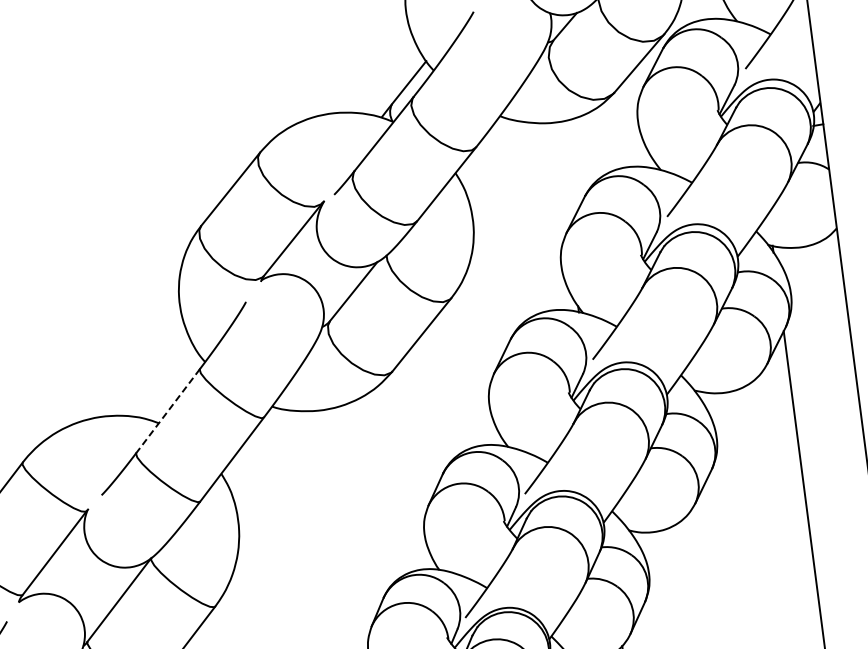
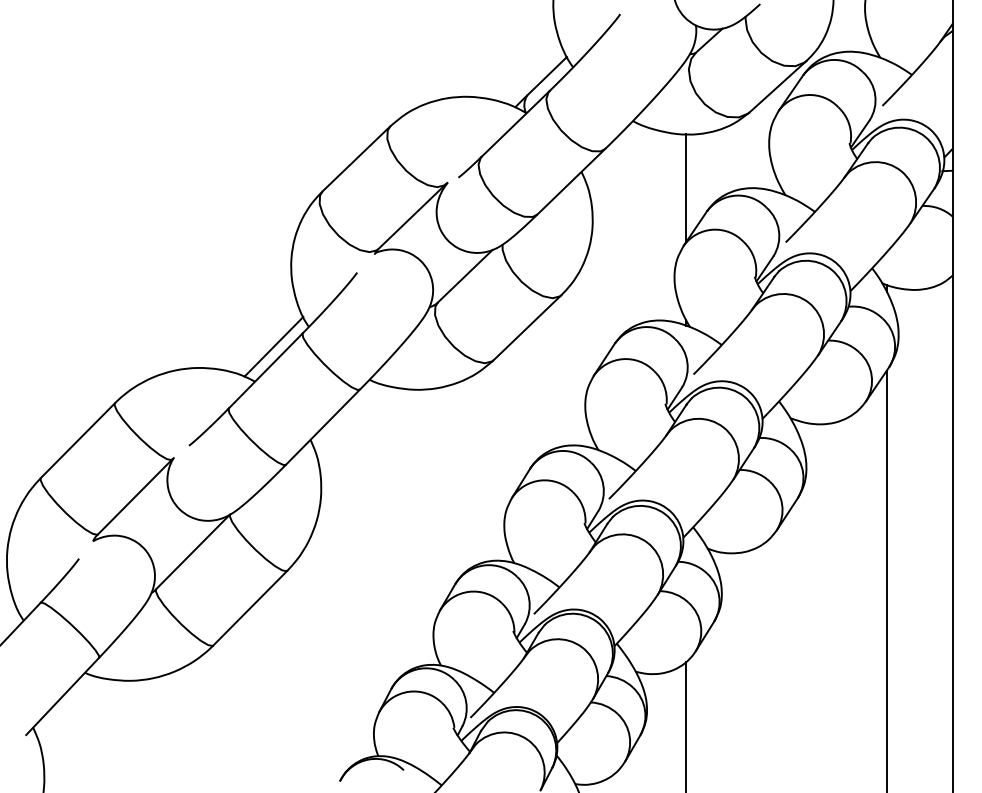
line: (560, 176) -> (685, 188), added
line: (172, 385) -> (273, 346), added
line: (167, 410) -> (265, 370), dashed -> solid

